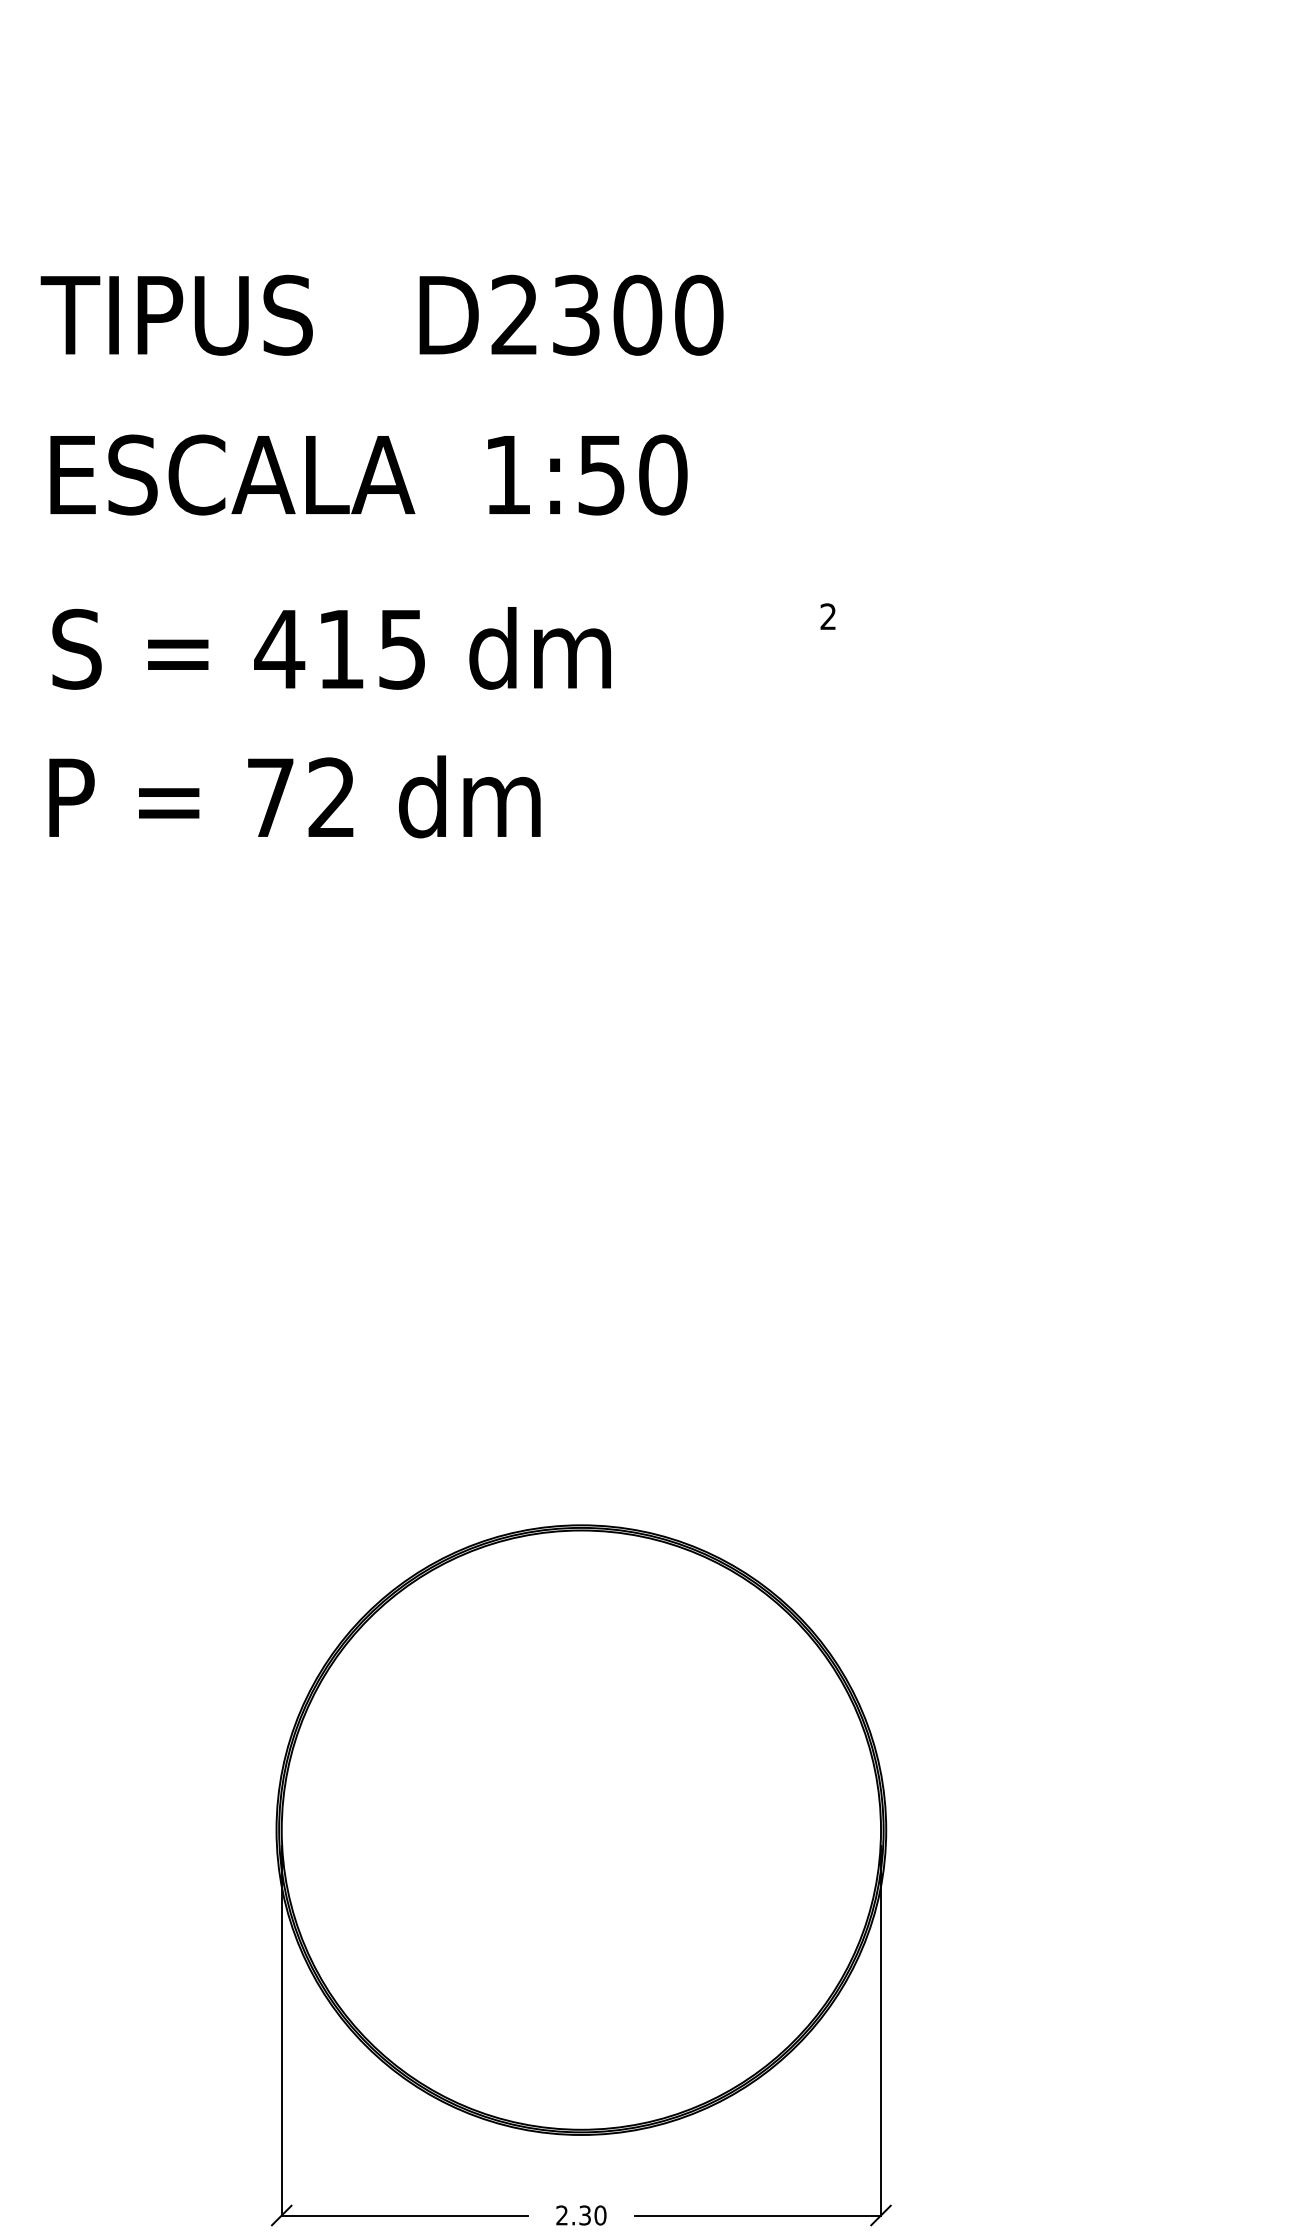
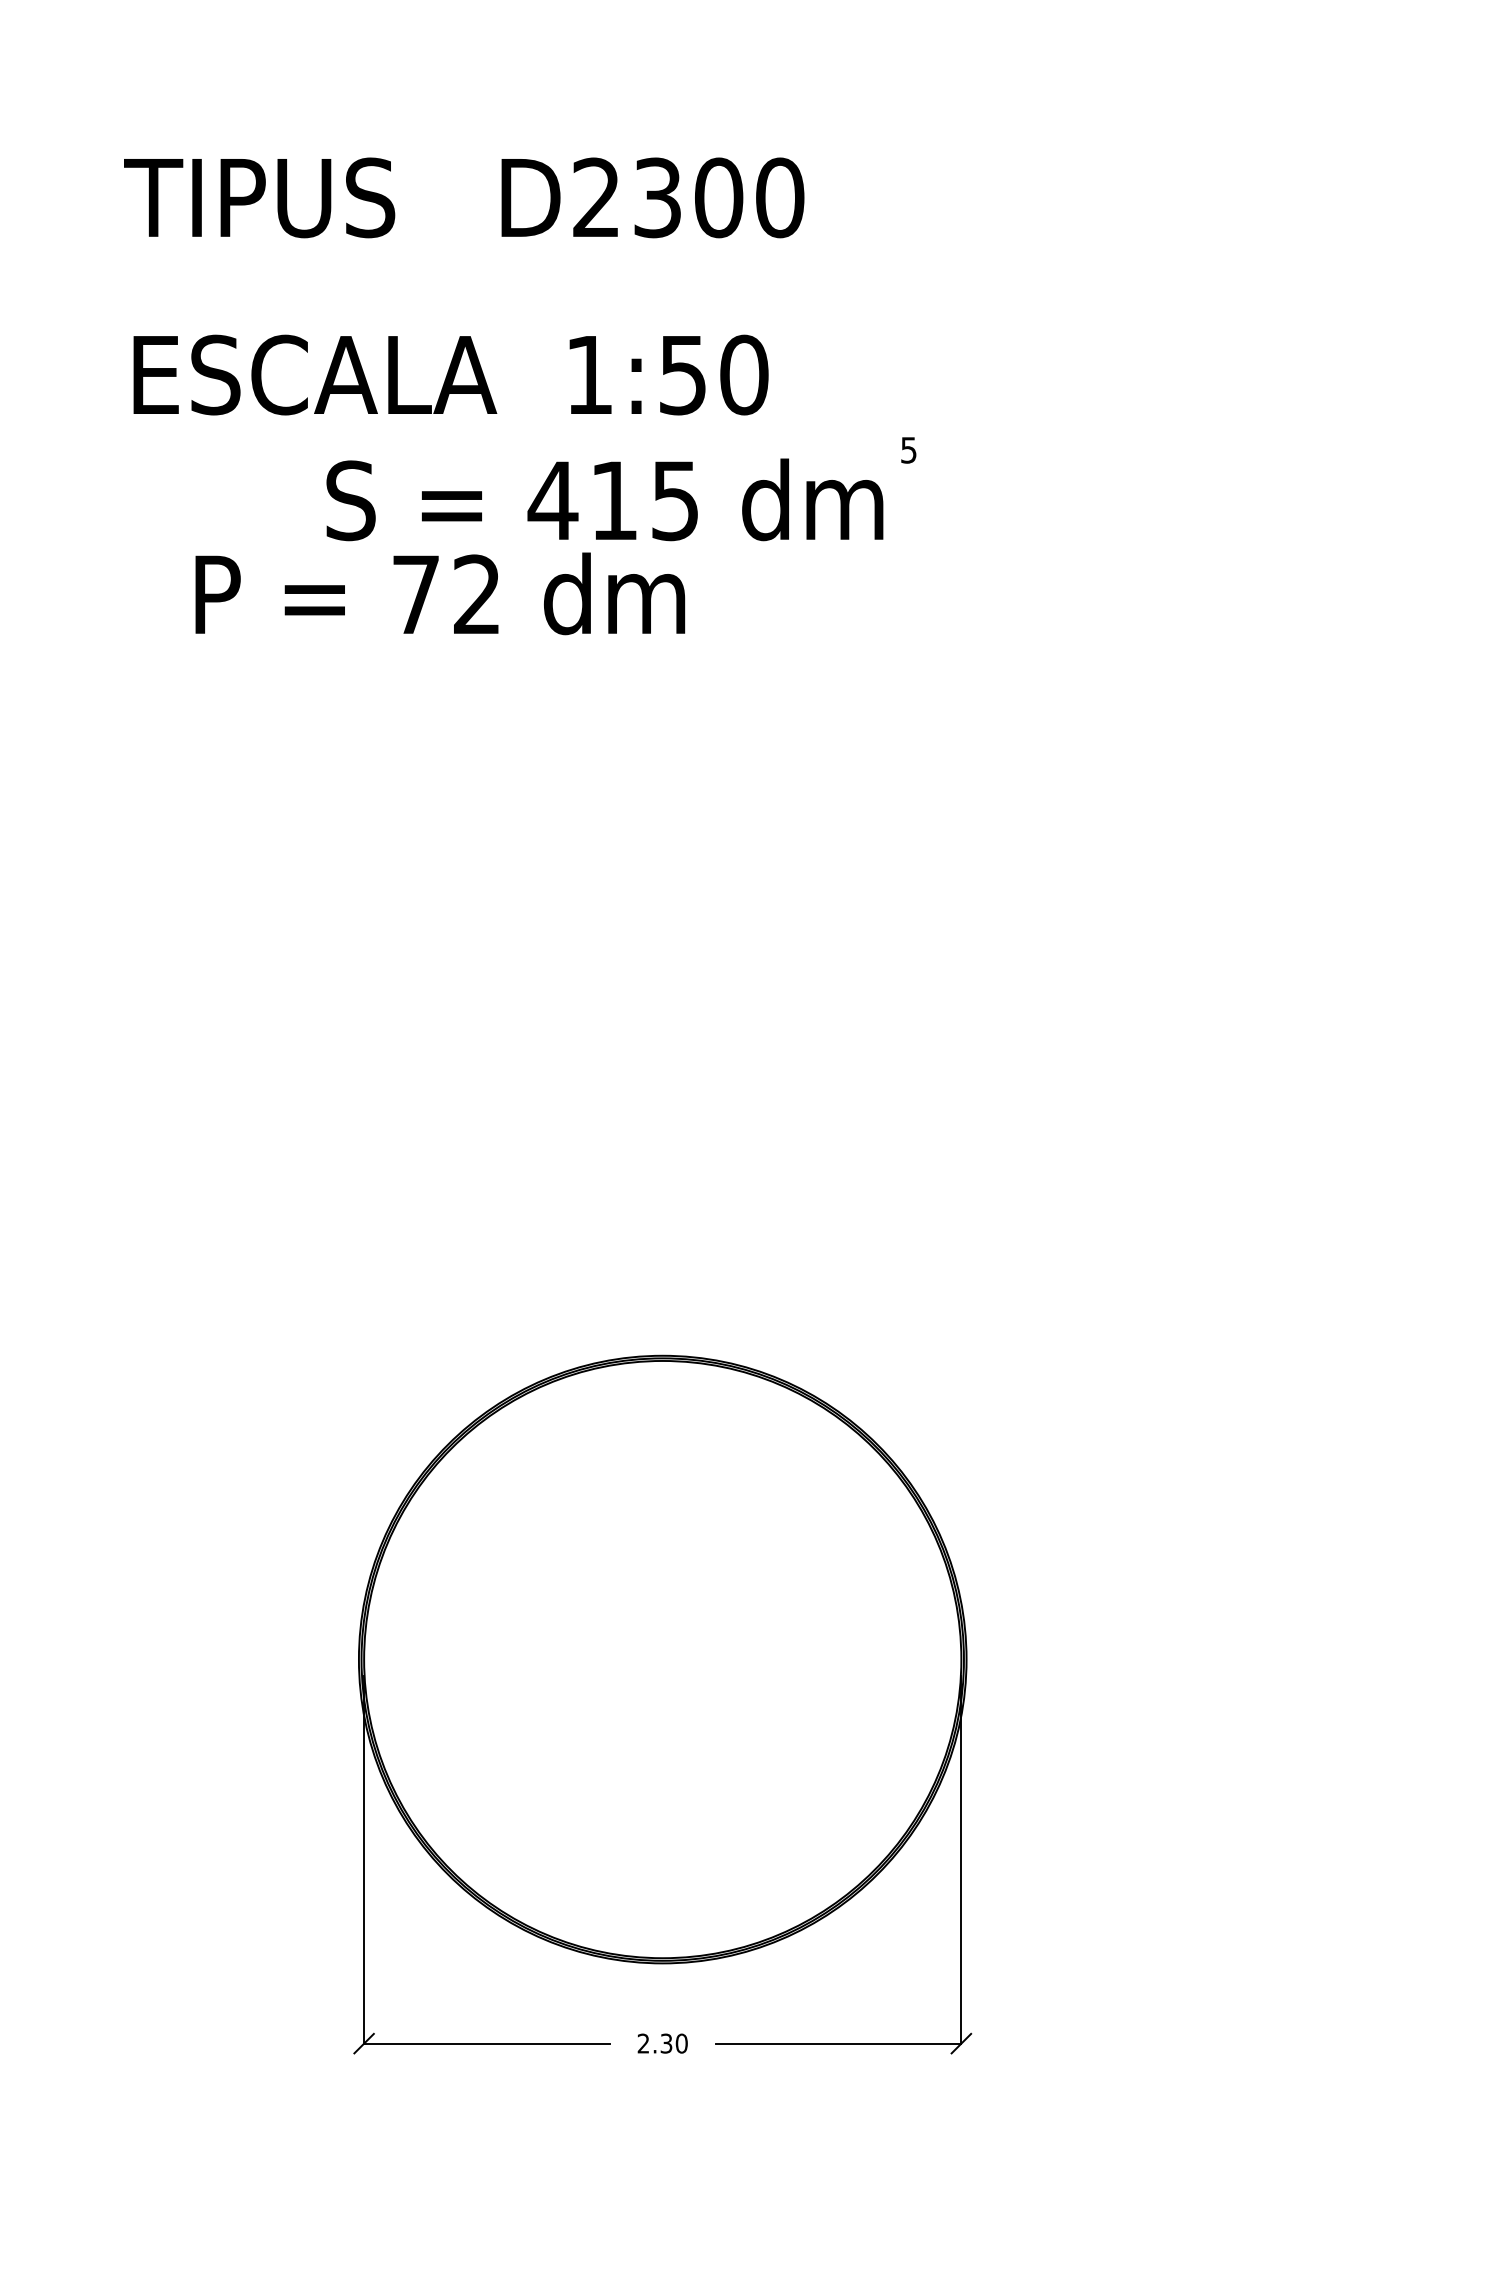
text: (382, 314) -> (464, 197), moved
text: (368, 474) -> (450, 374), moved
text: (827, 615) -> (908, 449), 2 -> 5
text: (331, 648) -> (604, 499), moved
text: (295, 796) -> (440, 593), moved

